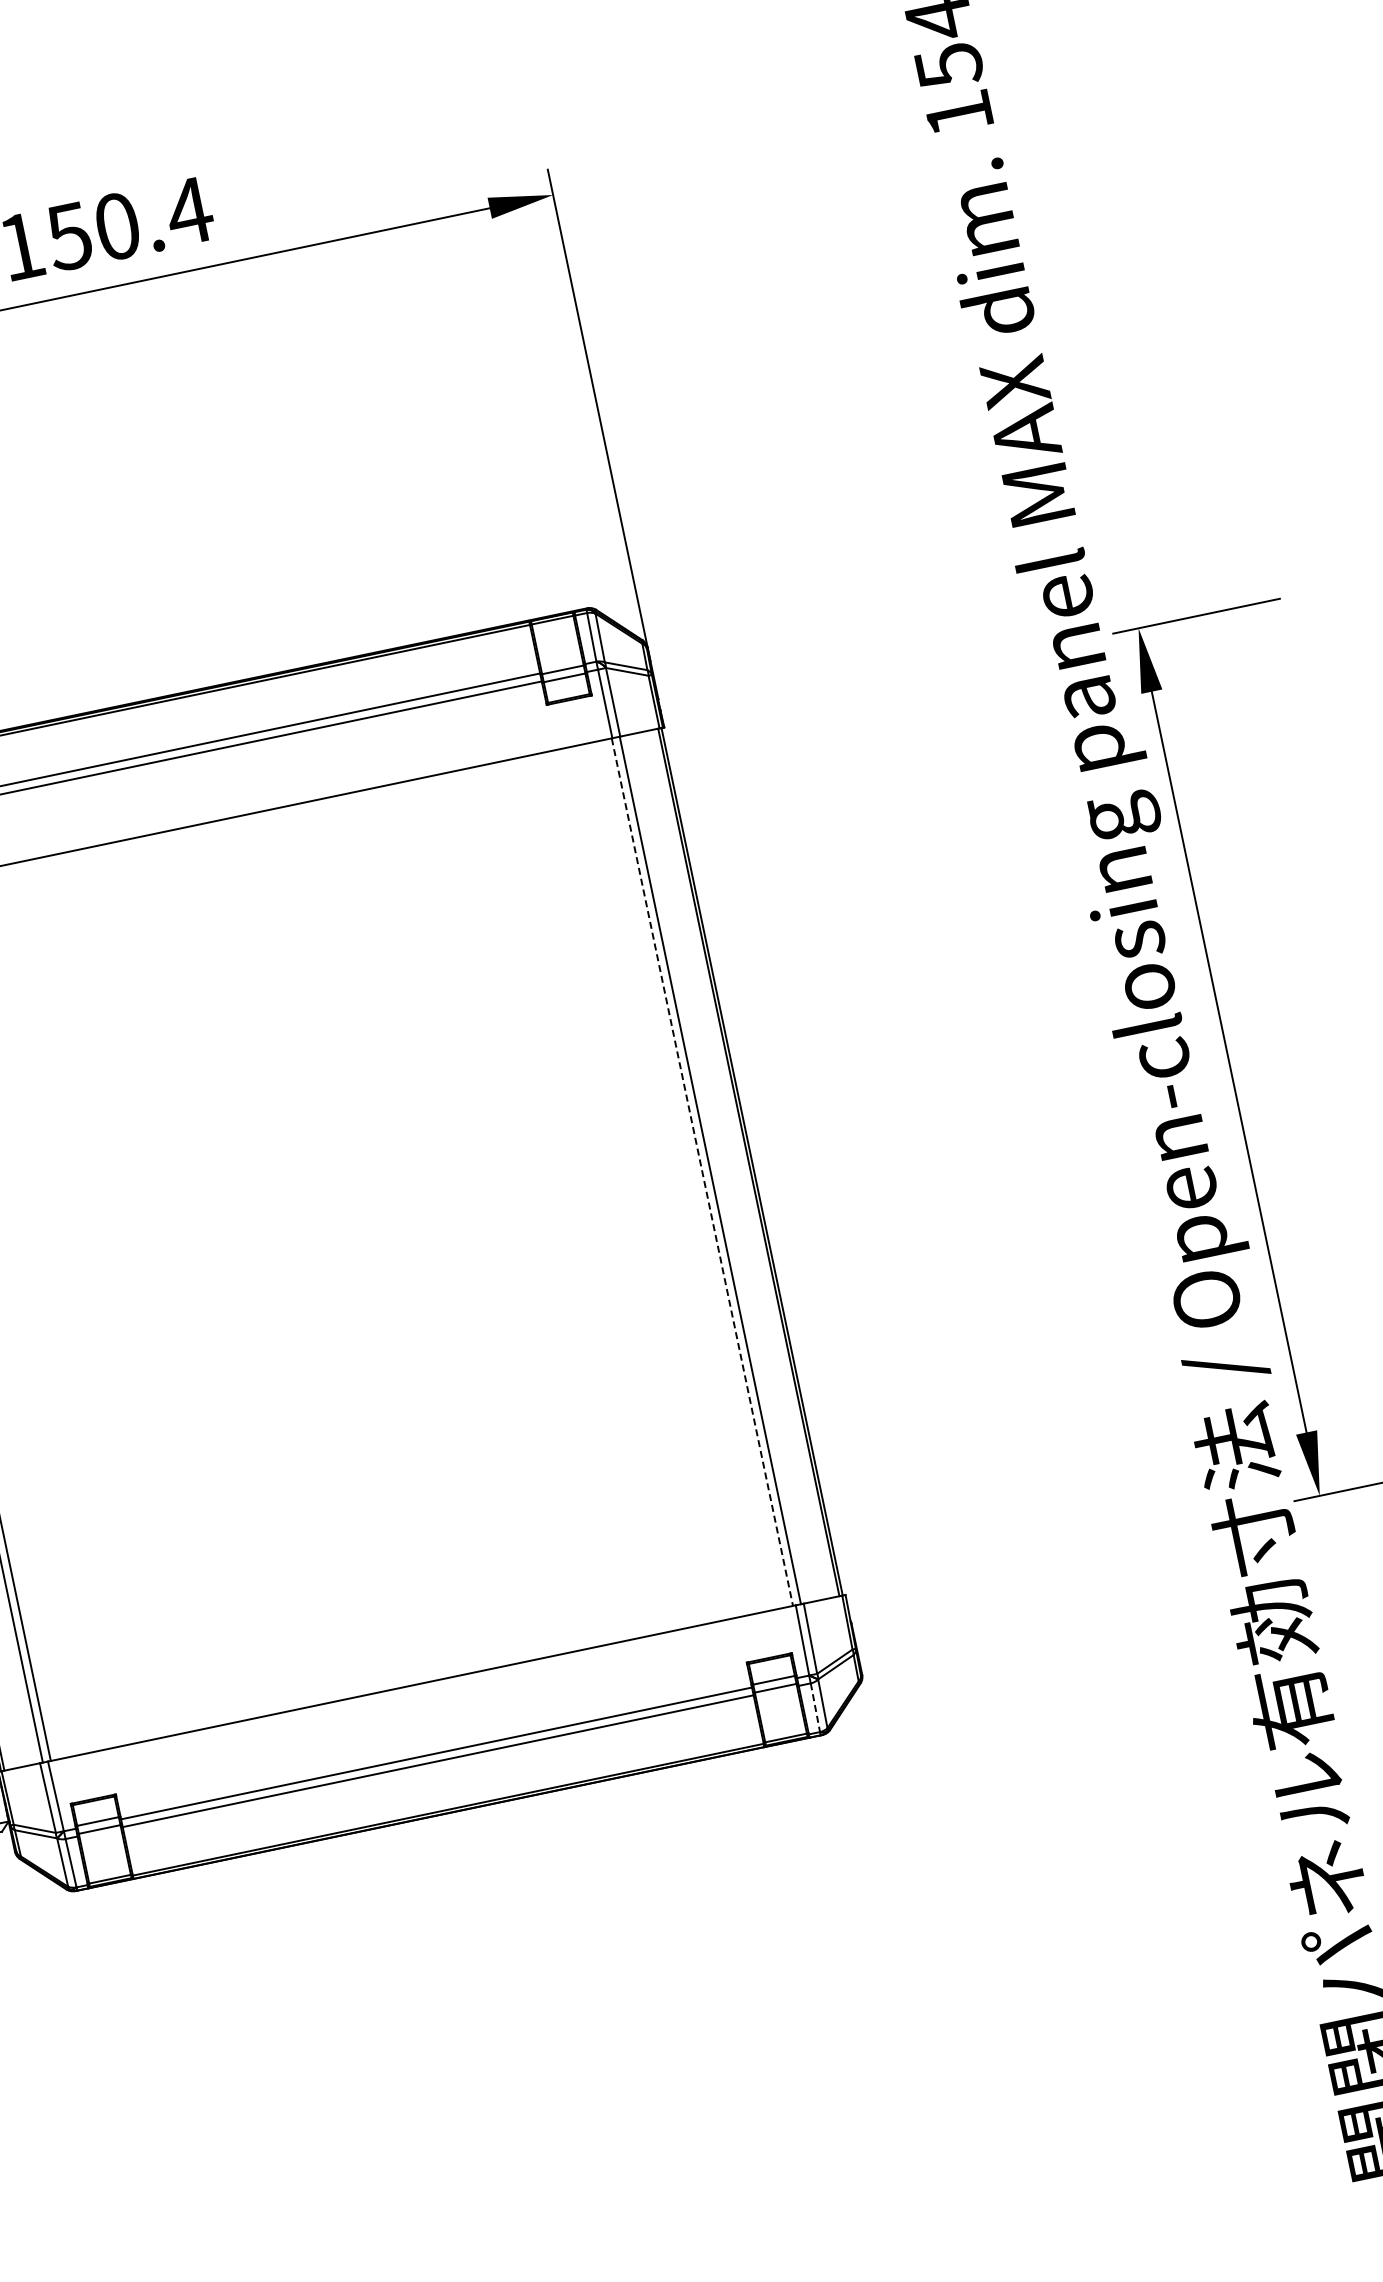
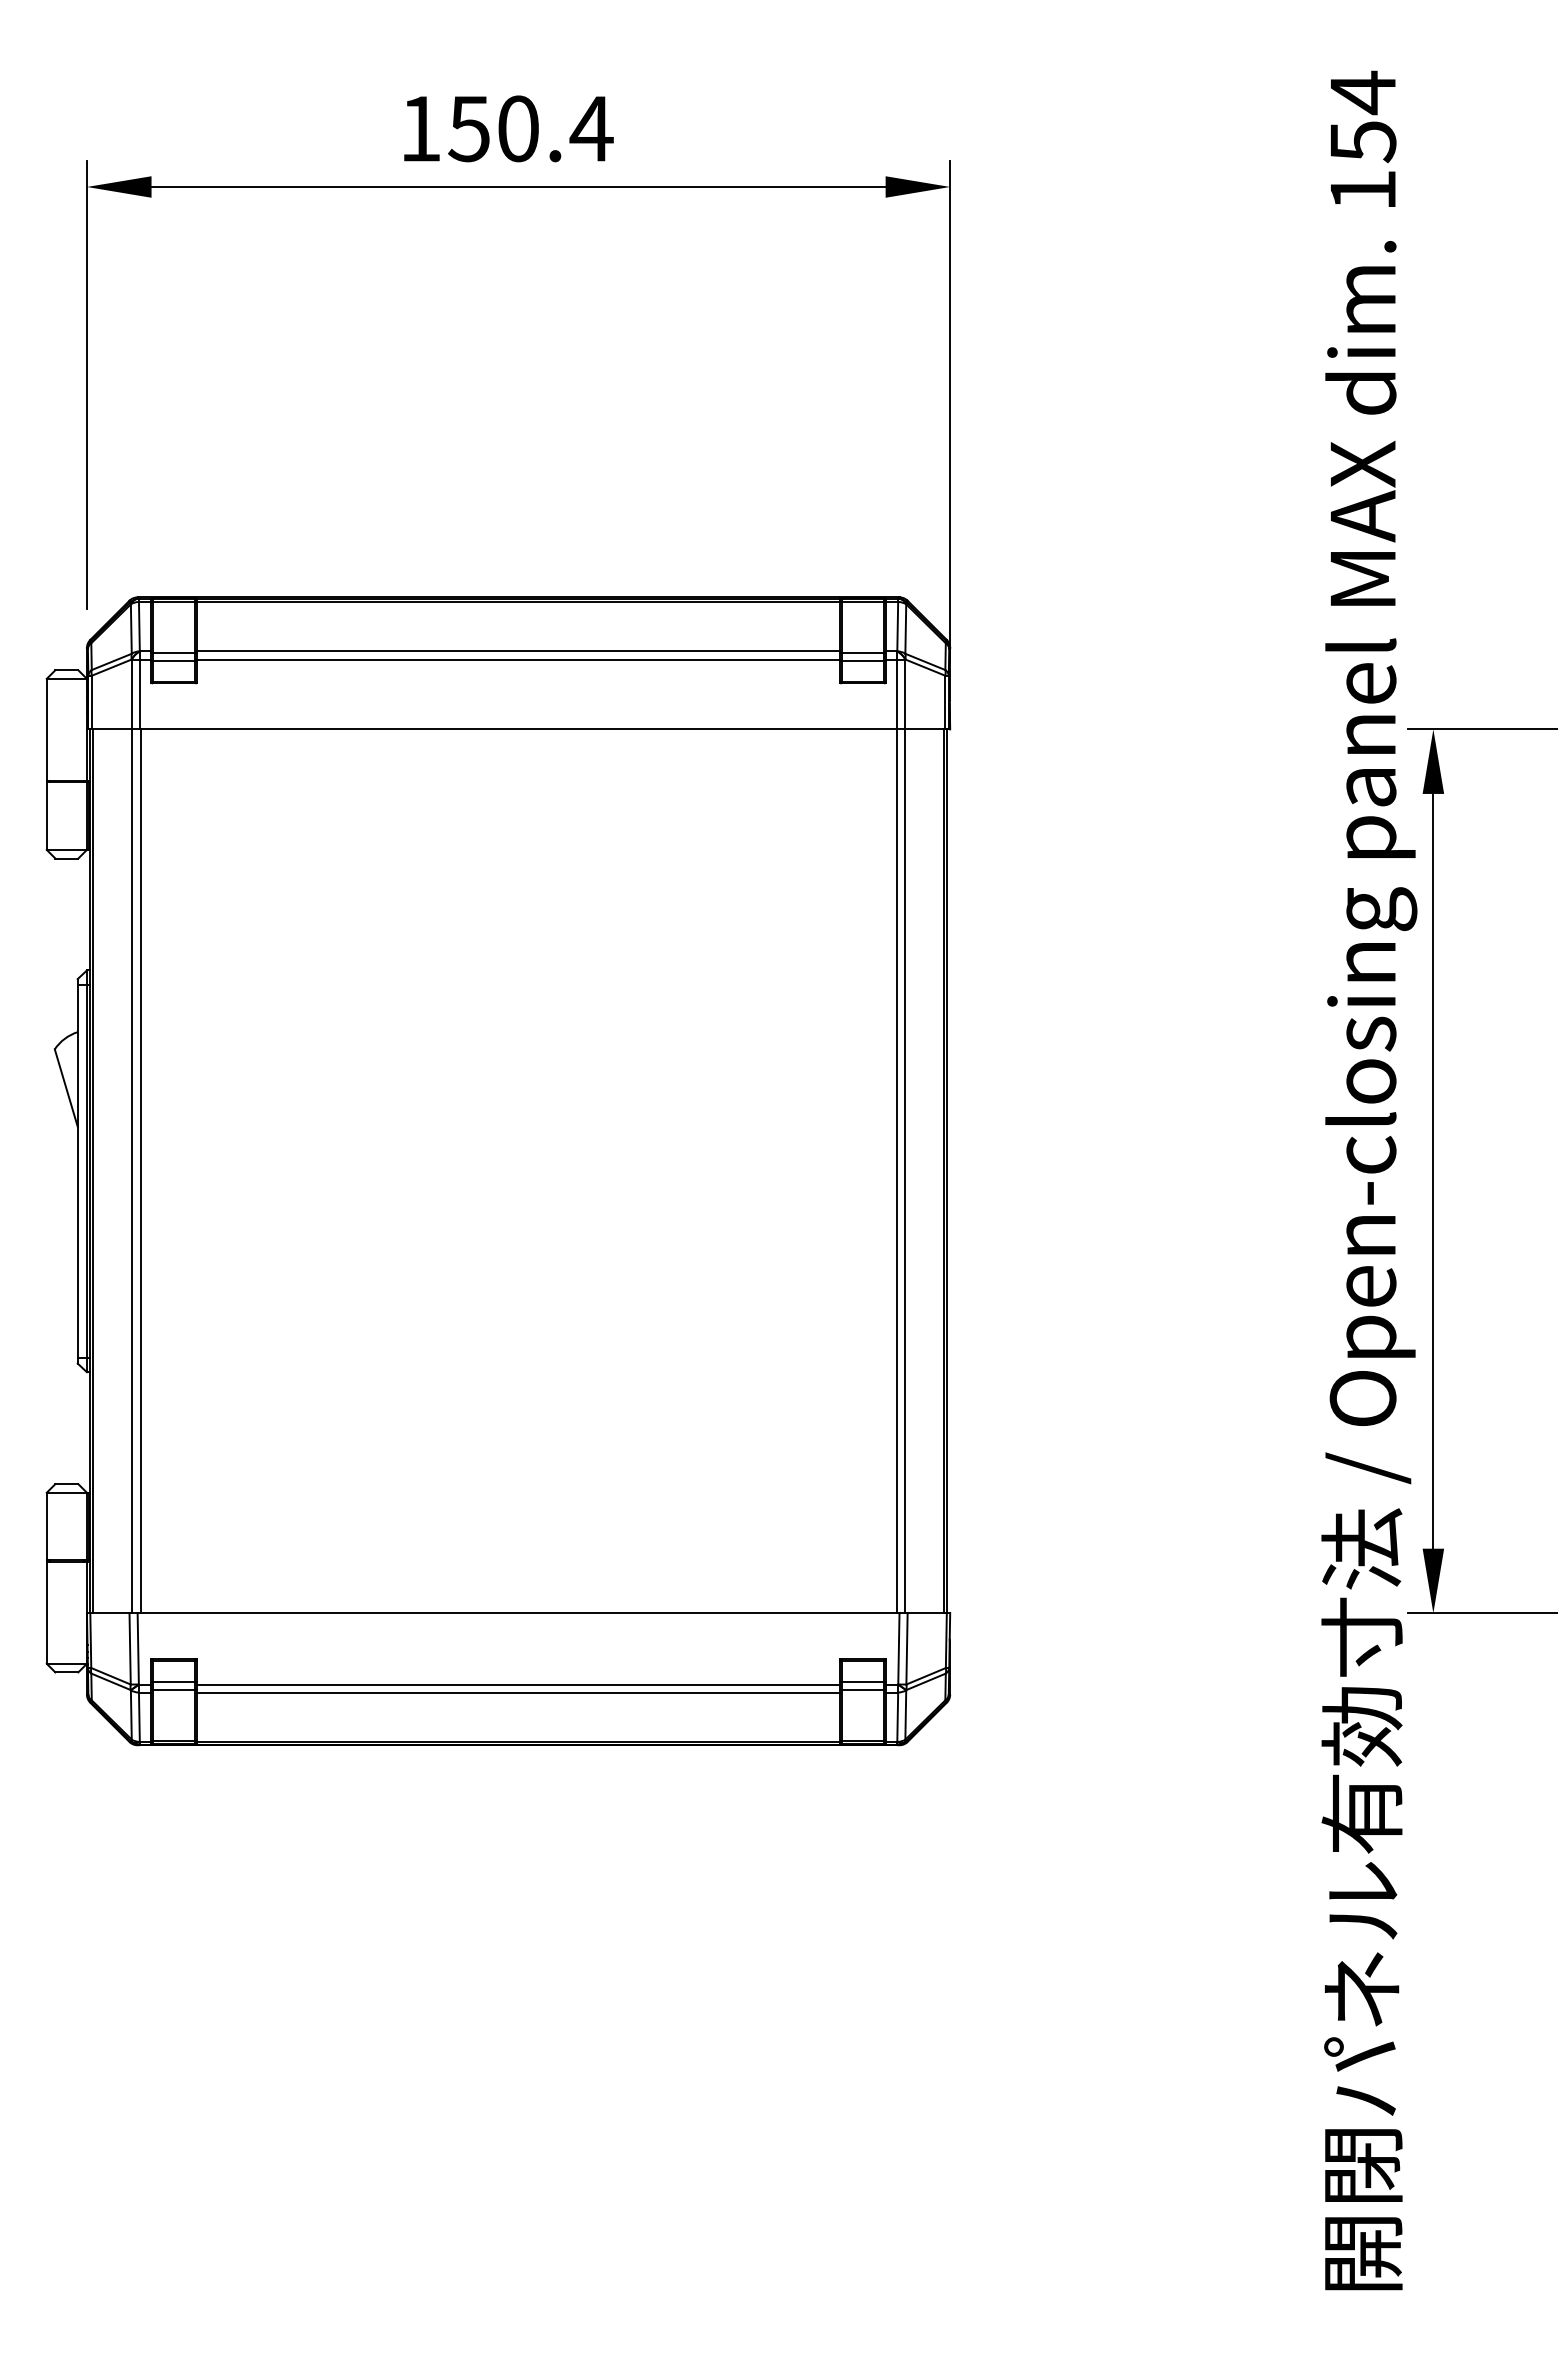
line: (702, 1172) -> (896, 1171), dashed -> solid
line: (815, 1708) -> (897, 1717), dashed -> solid

